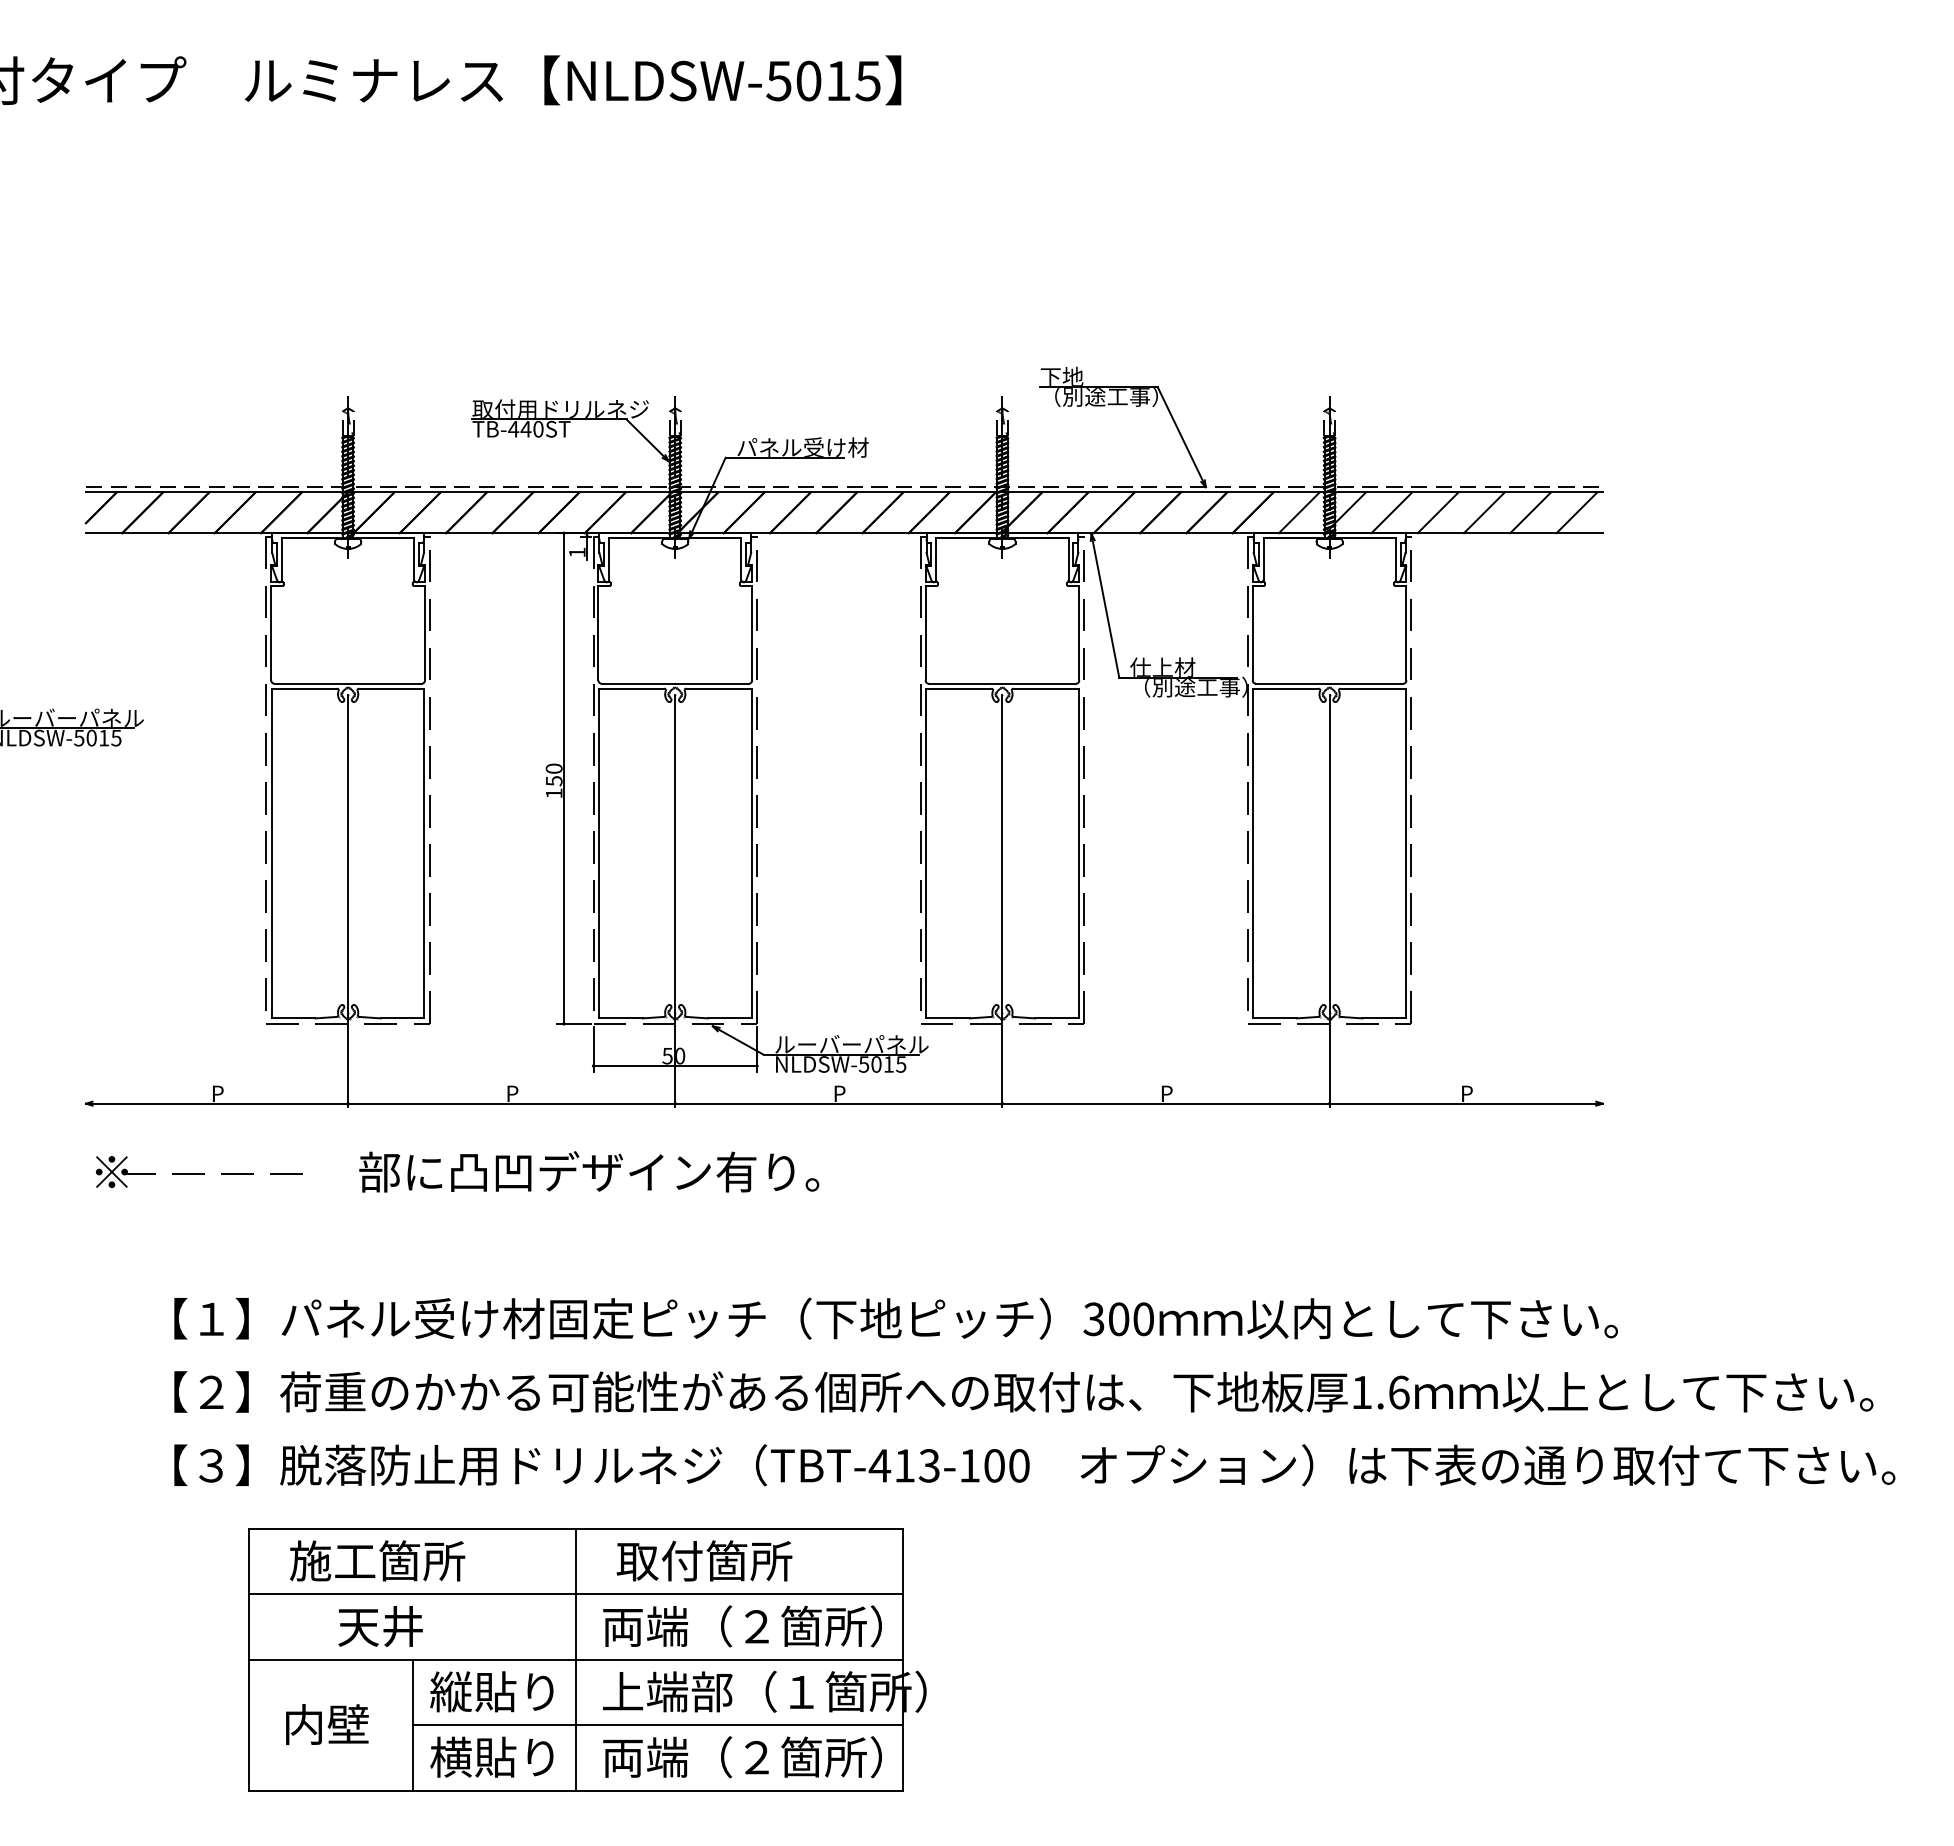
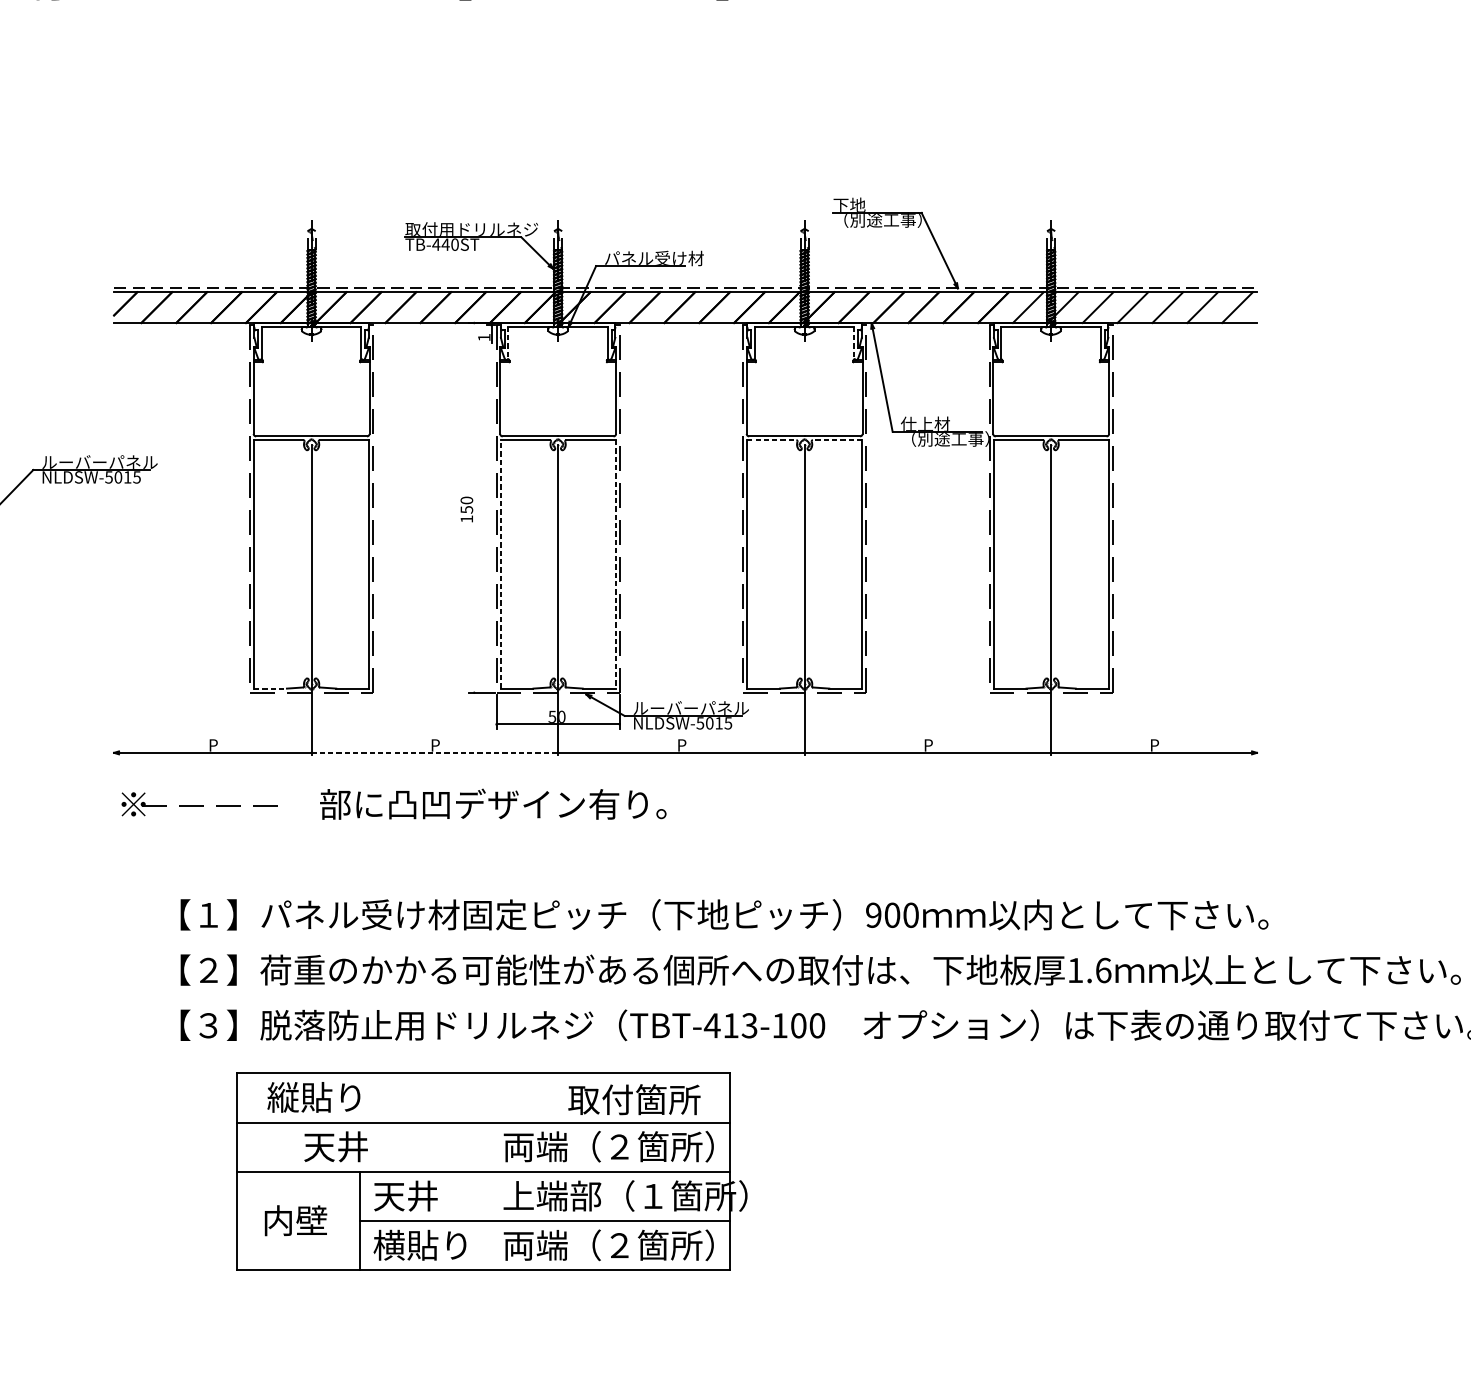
line: (609, 559) -> (508, 342), solid -> dashed
line: (1068, 559) -> (854, 342), solid -> dashed
line: (958, 688) -> (771, 440), solid -> dashed
line: (1046, 688) -> (837, 440), solid -> dashed
line: (564, 778) -> (474, 507), removed
line: (599, 853) -> (501, 564), solid -> dashed
line: (751, 853) -> (615, 564), solid -> dashed
line: (293, 1018) -> (270, 688), solid -> dashed
line: (511, 1103) -> (434, 752), solid -> dashed
text: (1093, 1319) -> (873, 915), 300 -> 900
text: (377, 1560) -> (333, 1097), 施工箇所 -> 縦貼り
text: (704, 1560) -> (634, 1099), moved
line: (576, 1659) -> (483, 1171), removed
text: (491, 1691) -> (419, 1195), 縦貼り -> 天井

